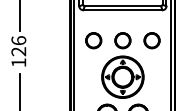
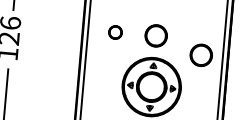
circle: (93, 40) -> (115, 32), size x0.6
circle: (151, 40) -> (200, 55), moved

